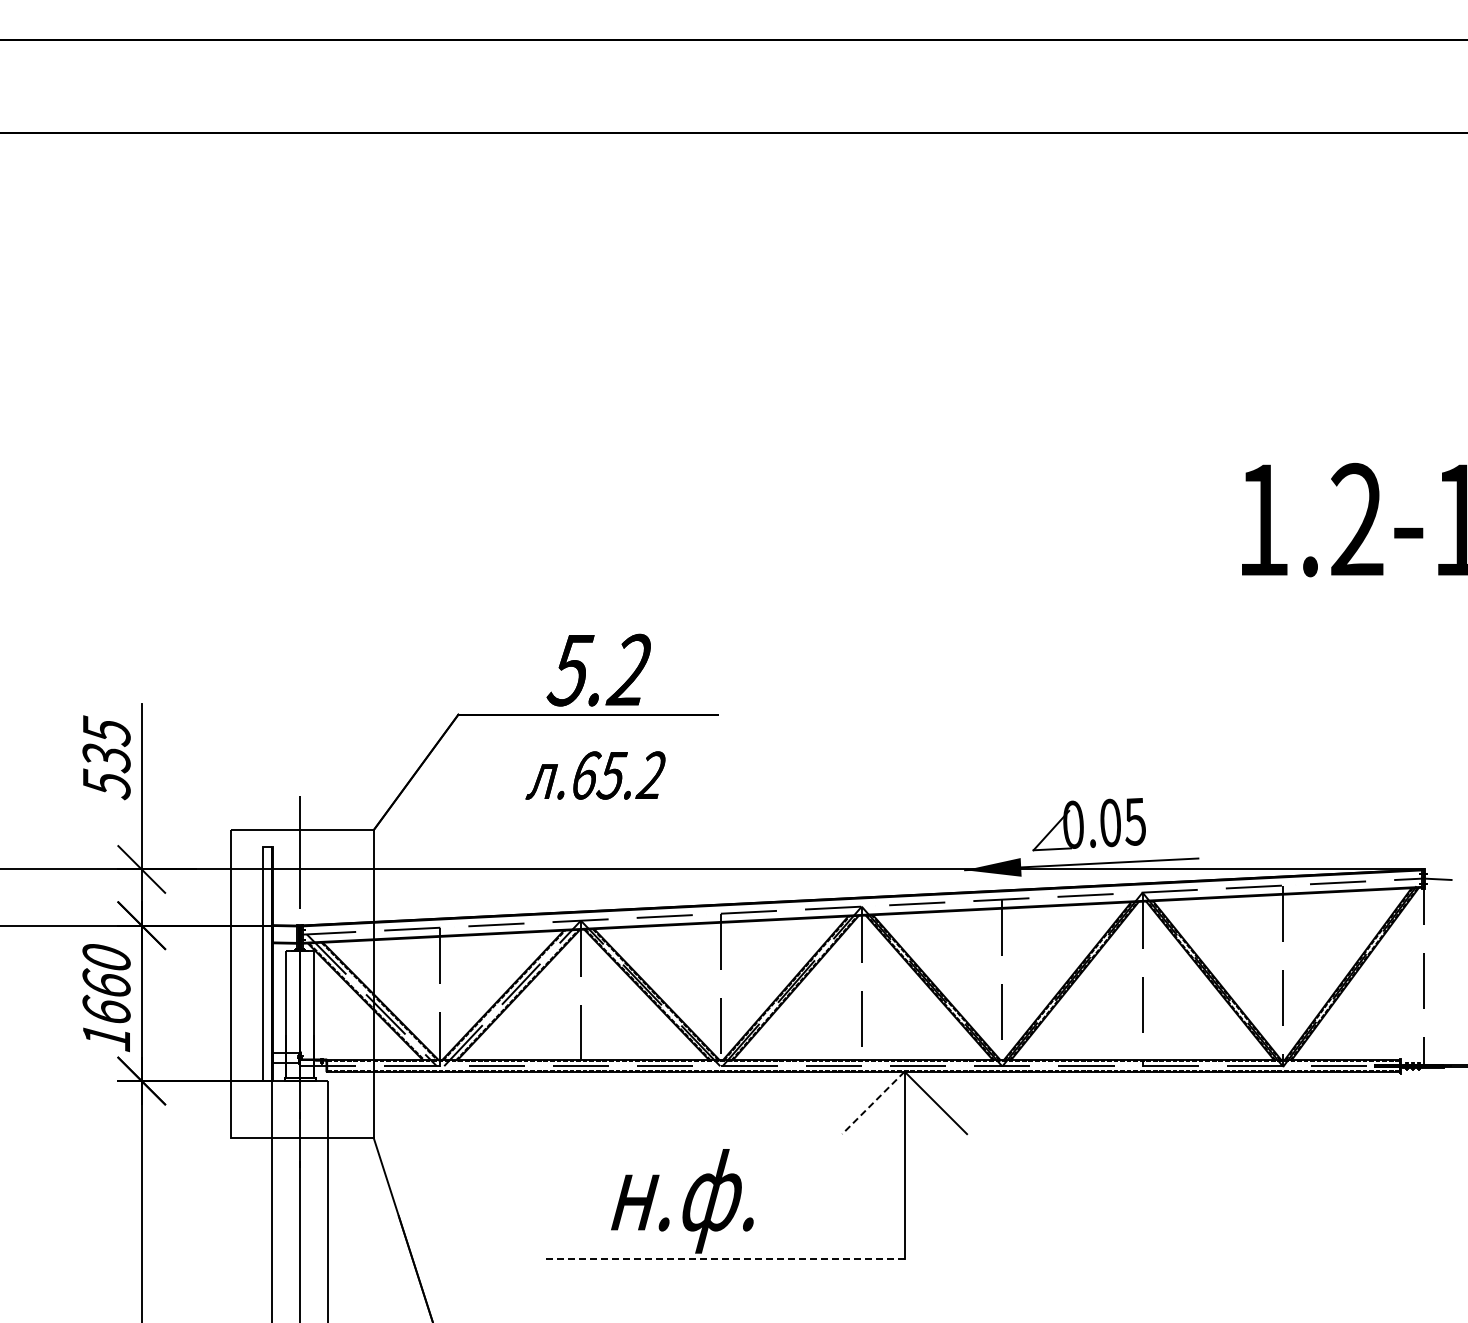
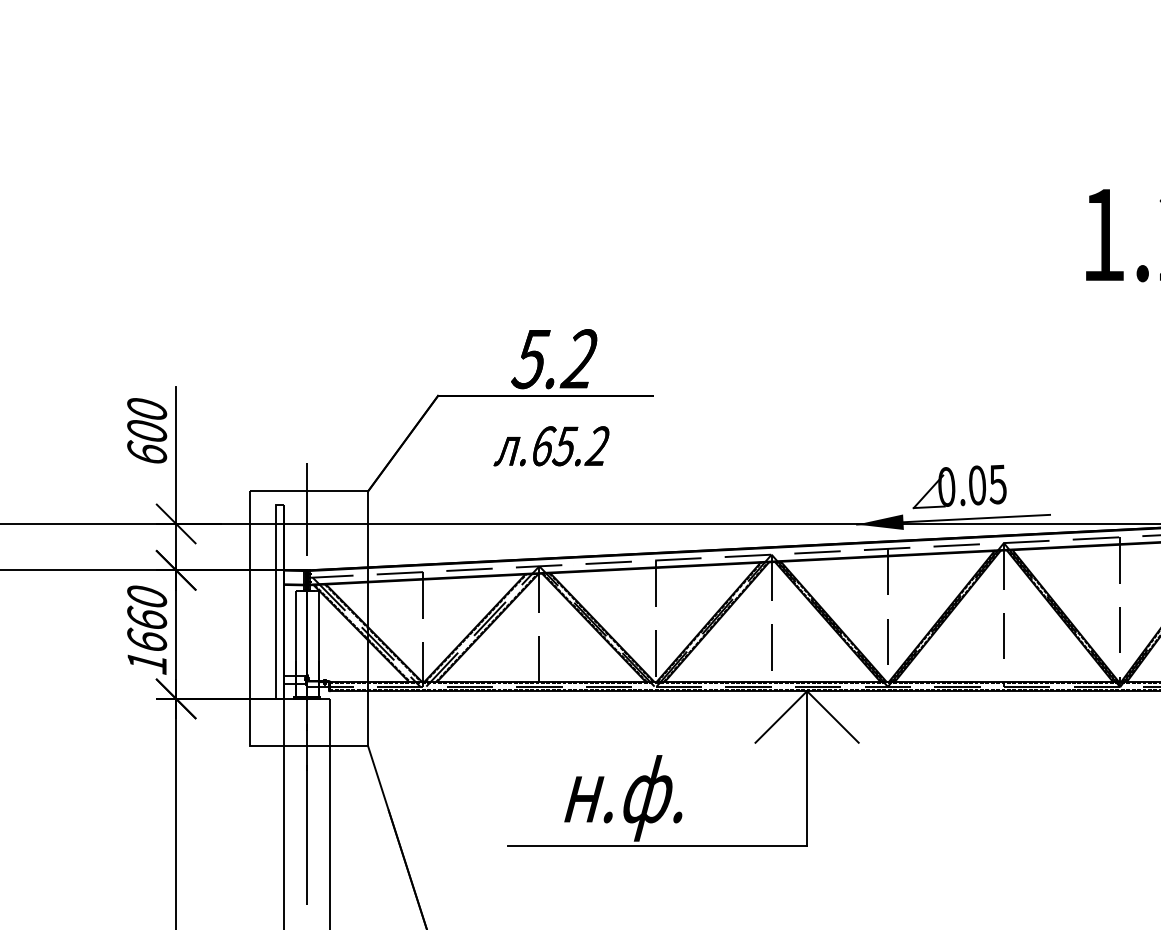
text: (106, 757) -> (147, 431), 535 -> 600
line: (873, 1103) -> (781, 717), dashed -> solid
line: (723, 1258) -> (657, 845), dashed -> solid

